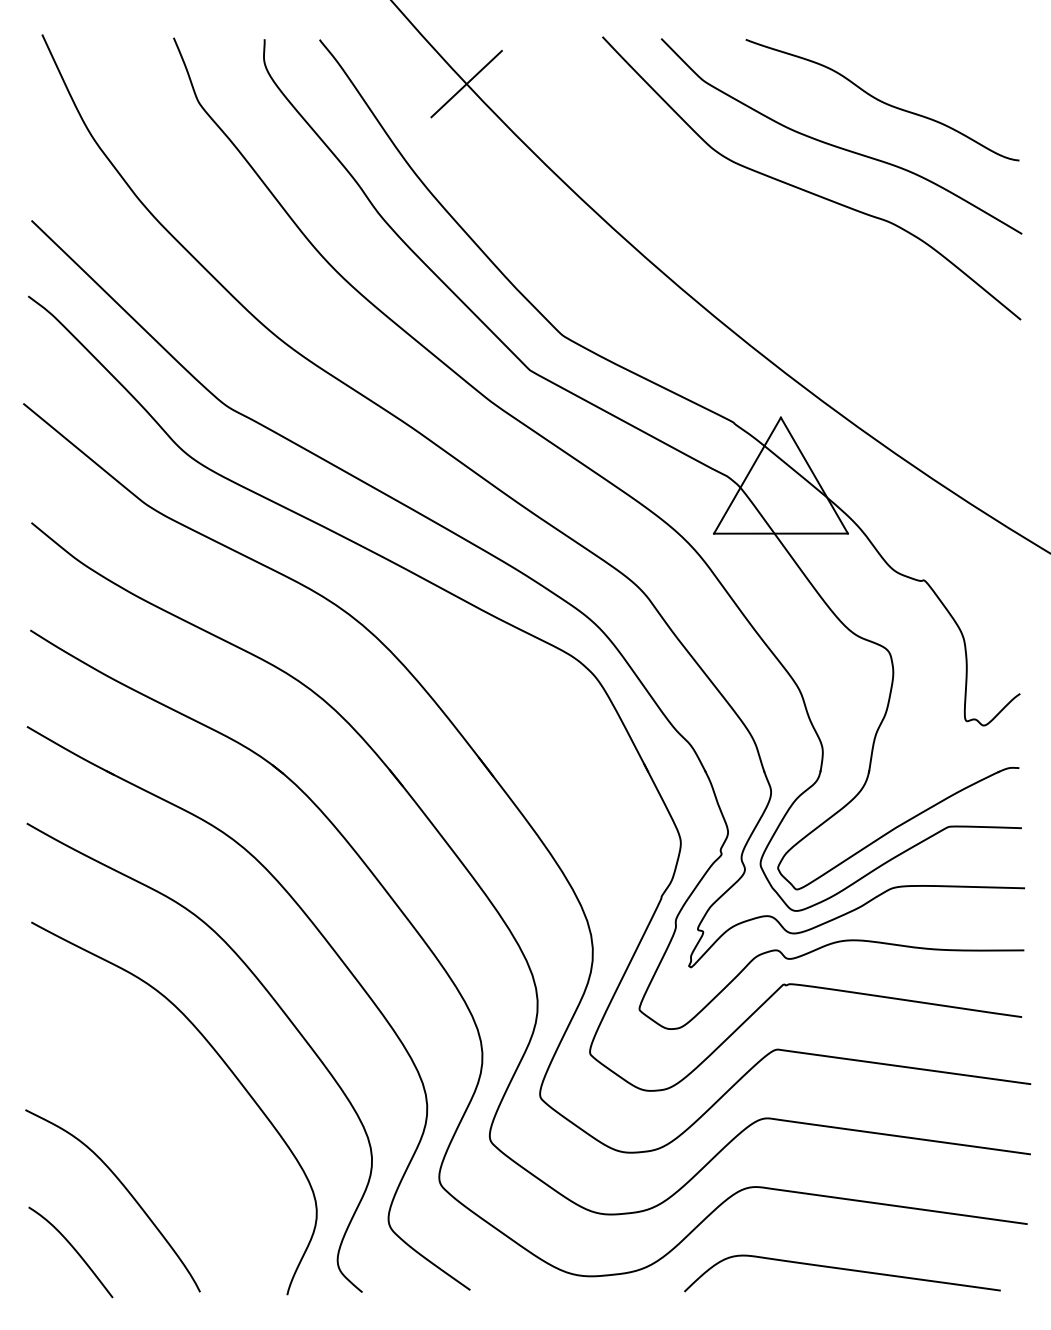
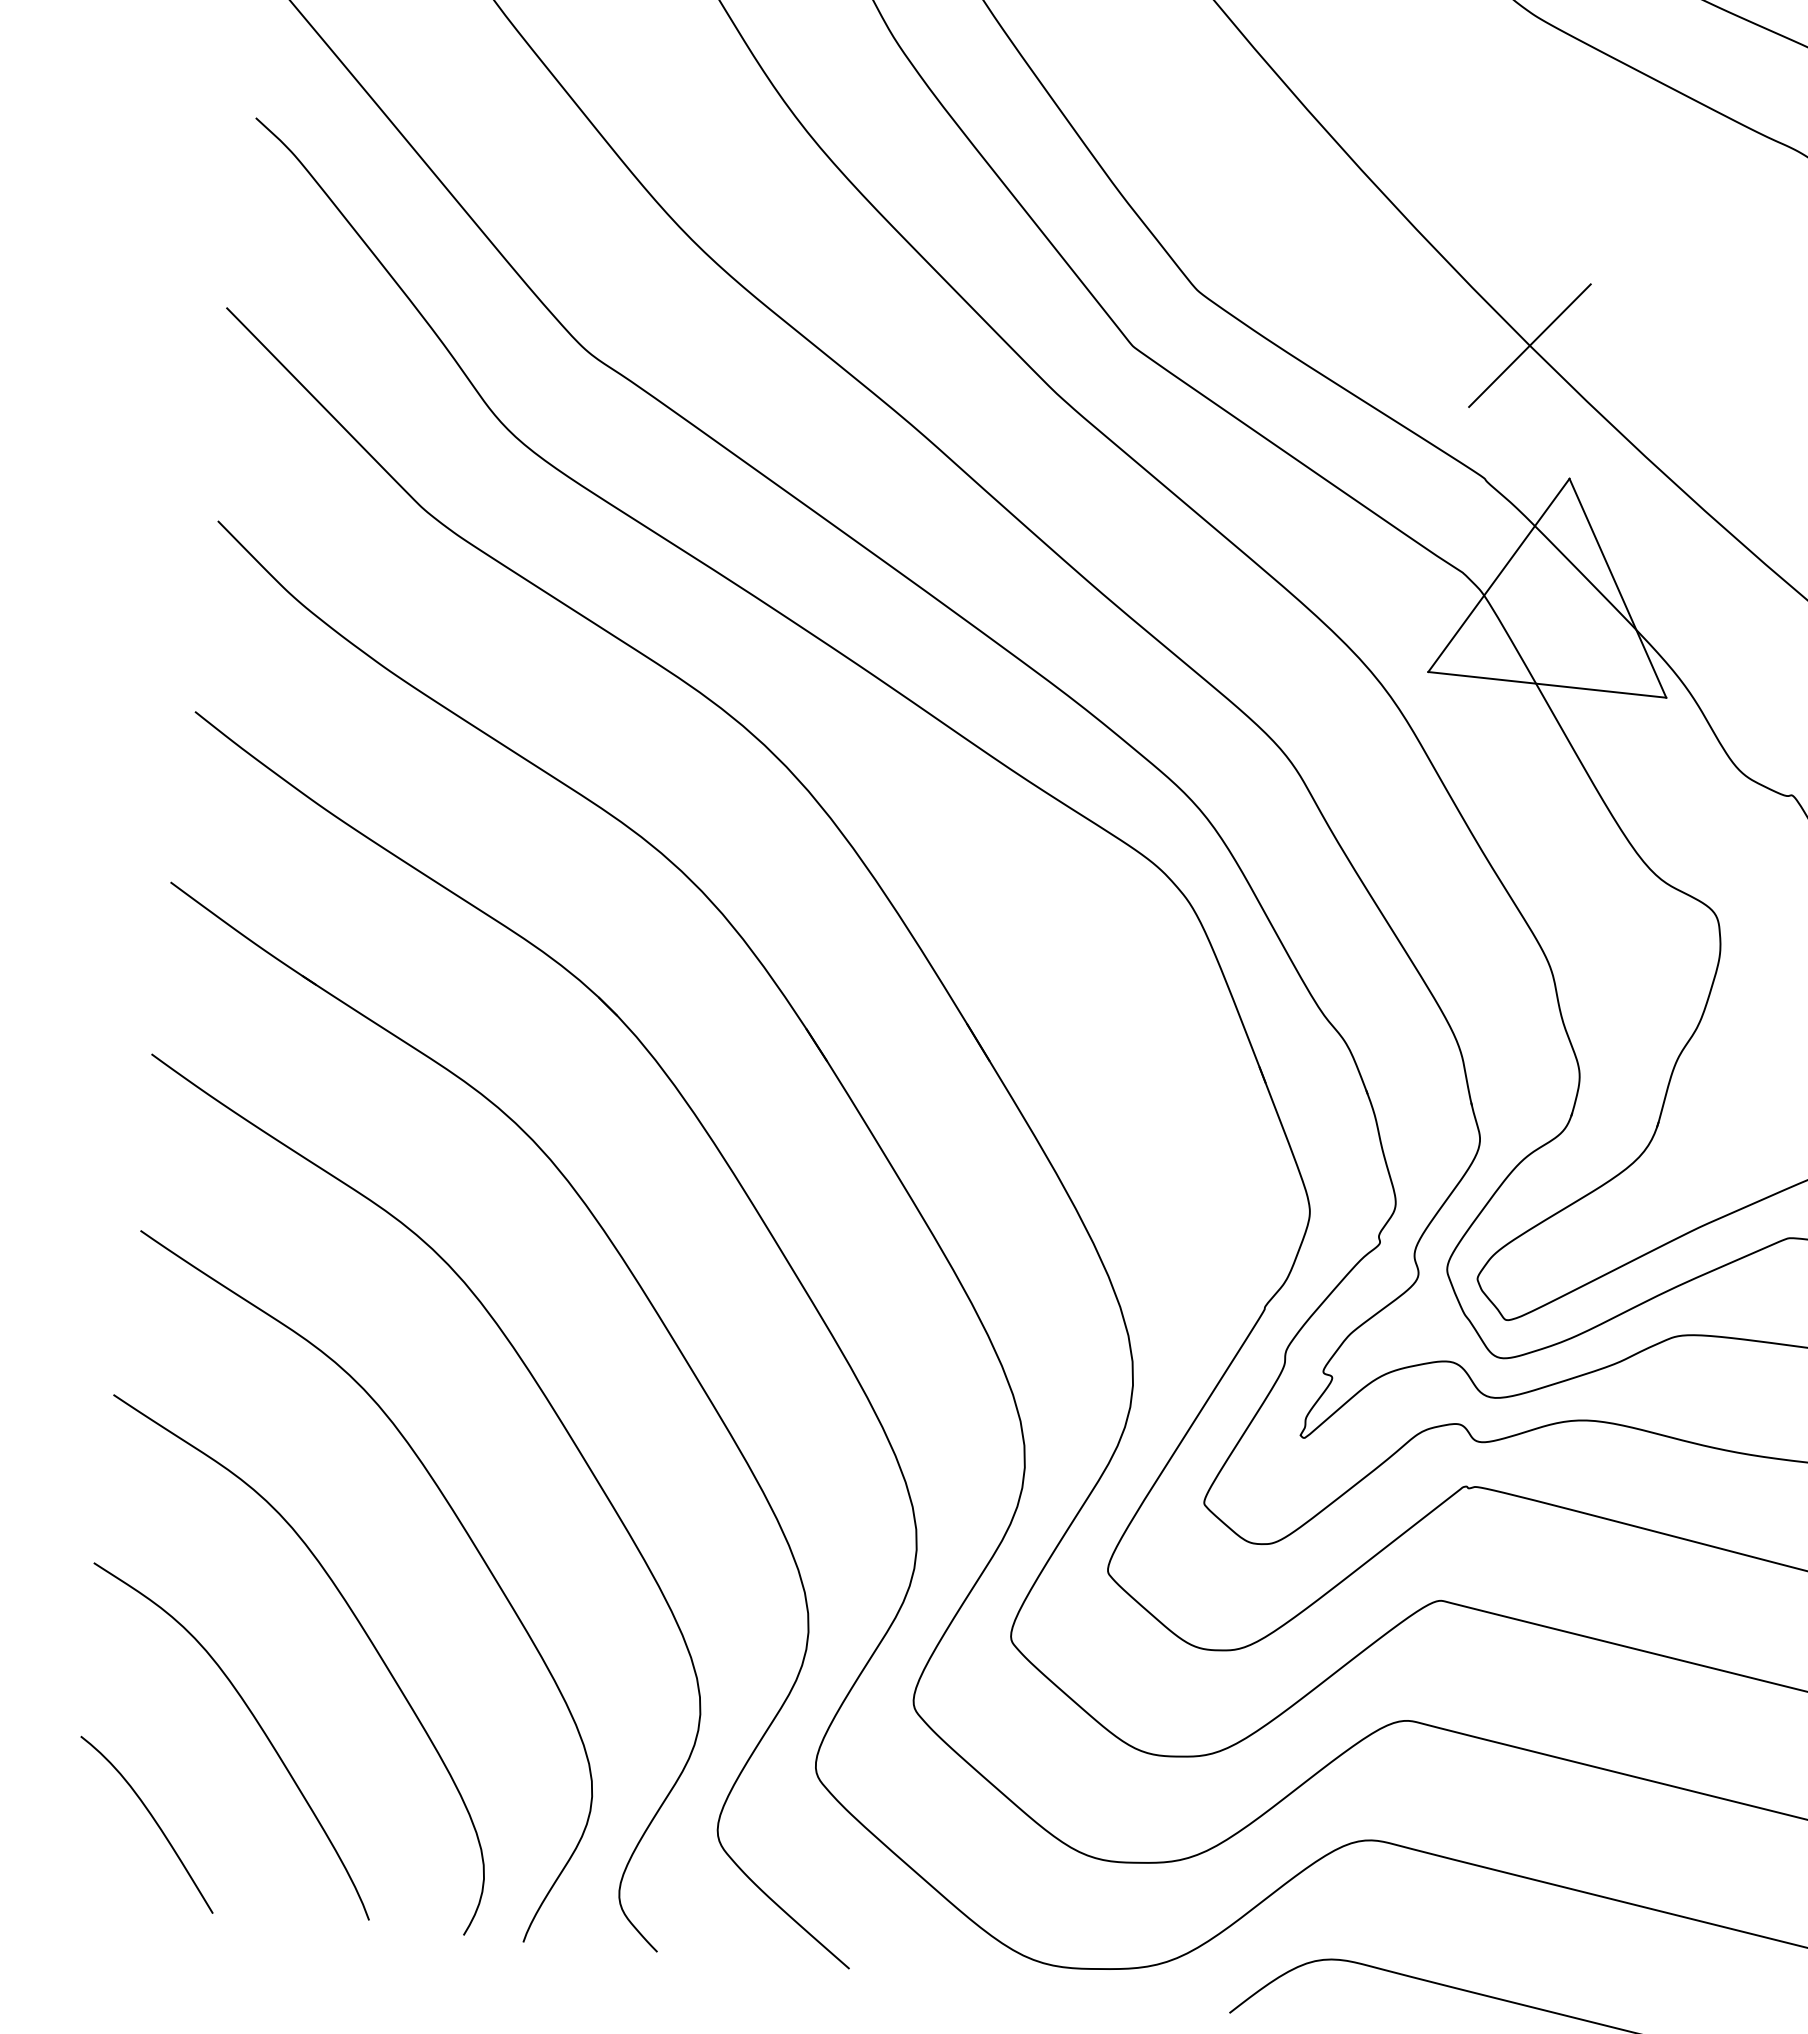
line: (750, 345) -> (1529, 344), added
curve: (175, 1127) -> (357, 1623), added

